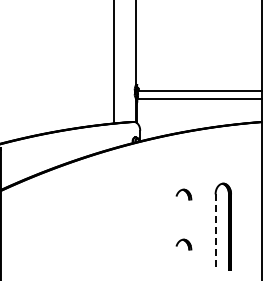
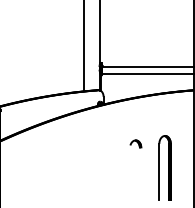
line: (215, 232) -> (159, 172), dashed -> solid
part: (183, 244) -> (135, 180), removed

